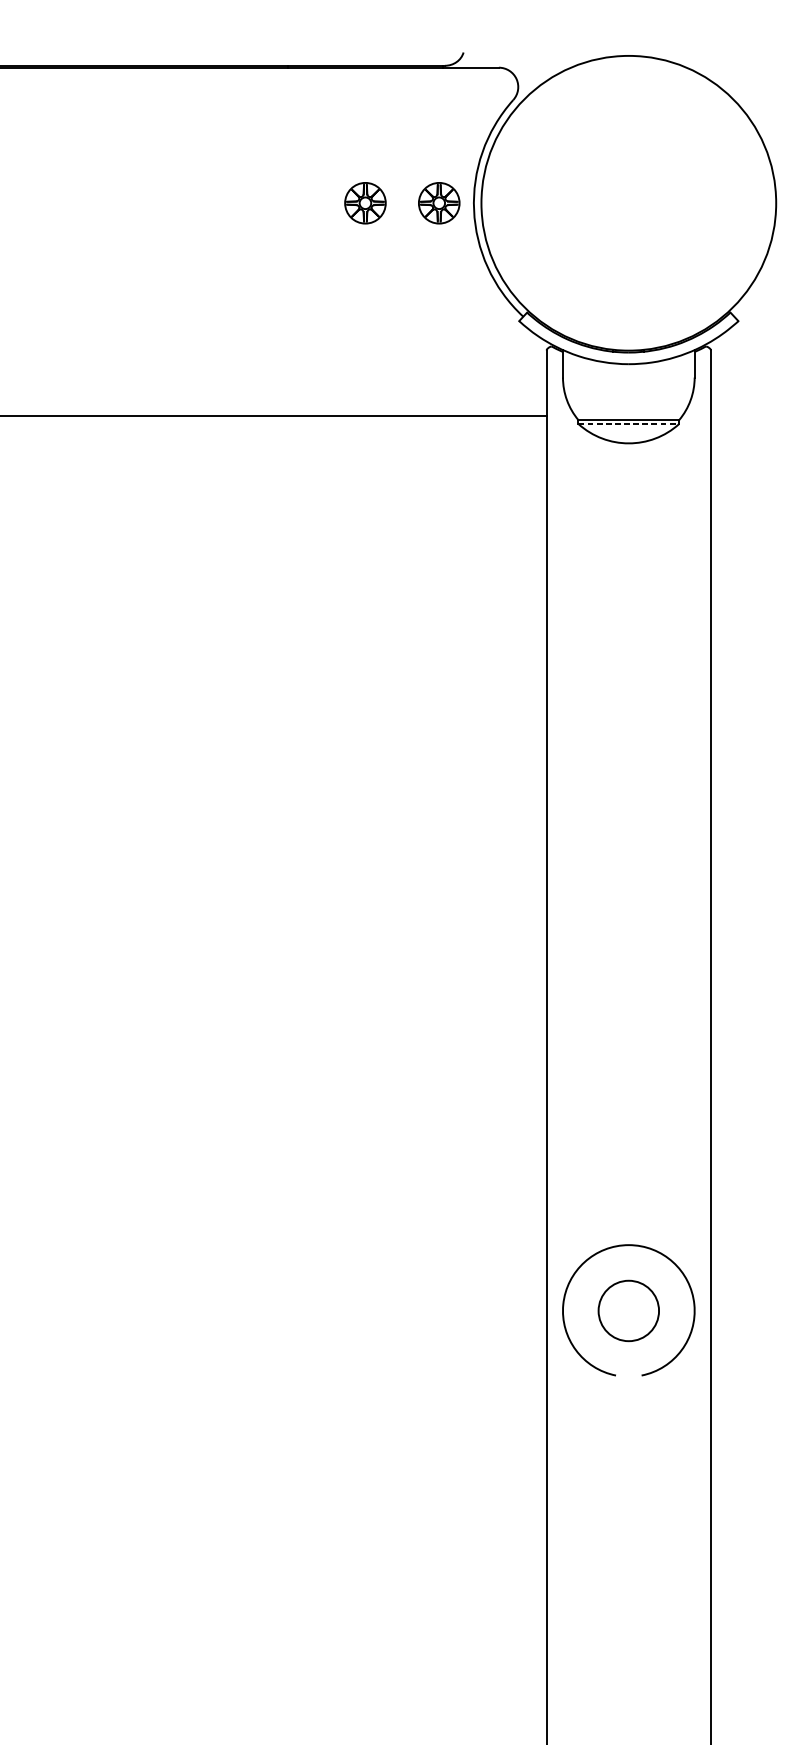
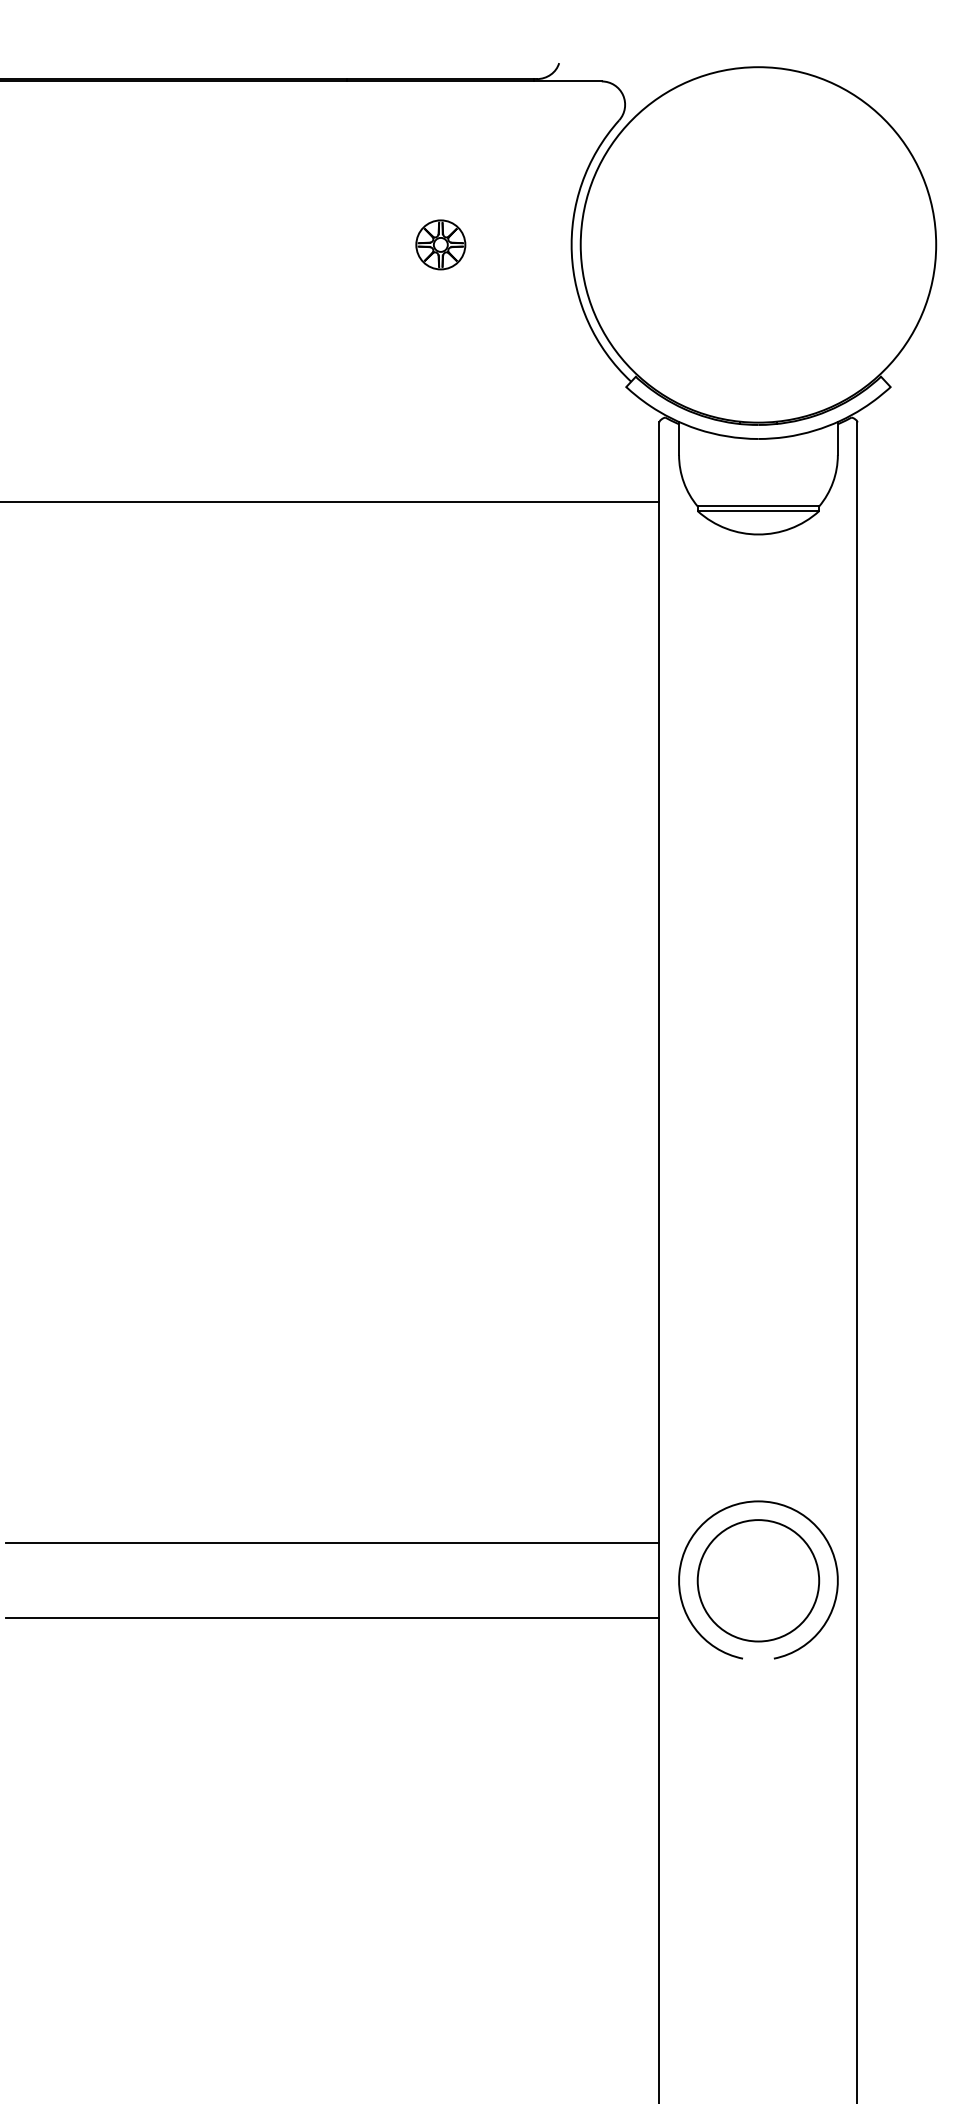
part: (438, 202) -> (529, 244), removed
line: (628, 424) -> (758, 511), dashed -> solid
line: (275, 1280) -> (332, 1543), added
circle: (628, 1310) -> (758, 1580), size x1.67
line: (275, 1342) -> (332, 1618), added

